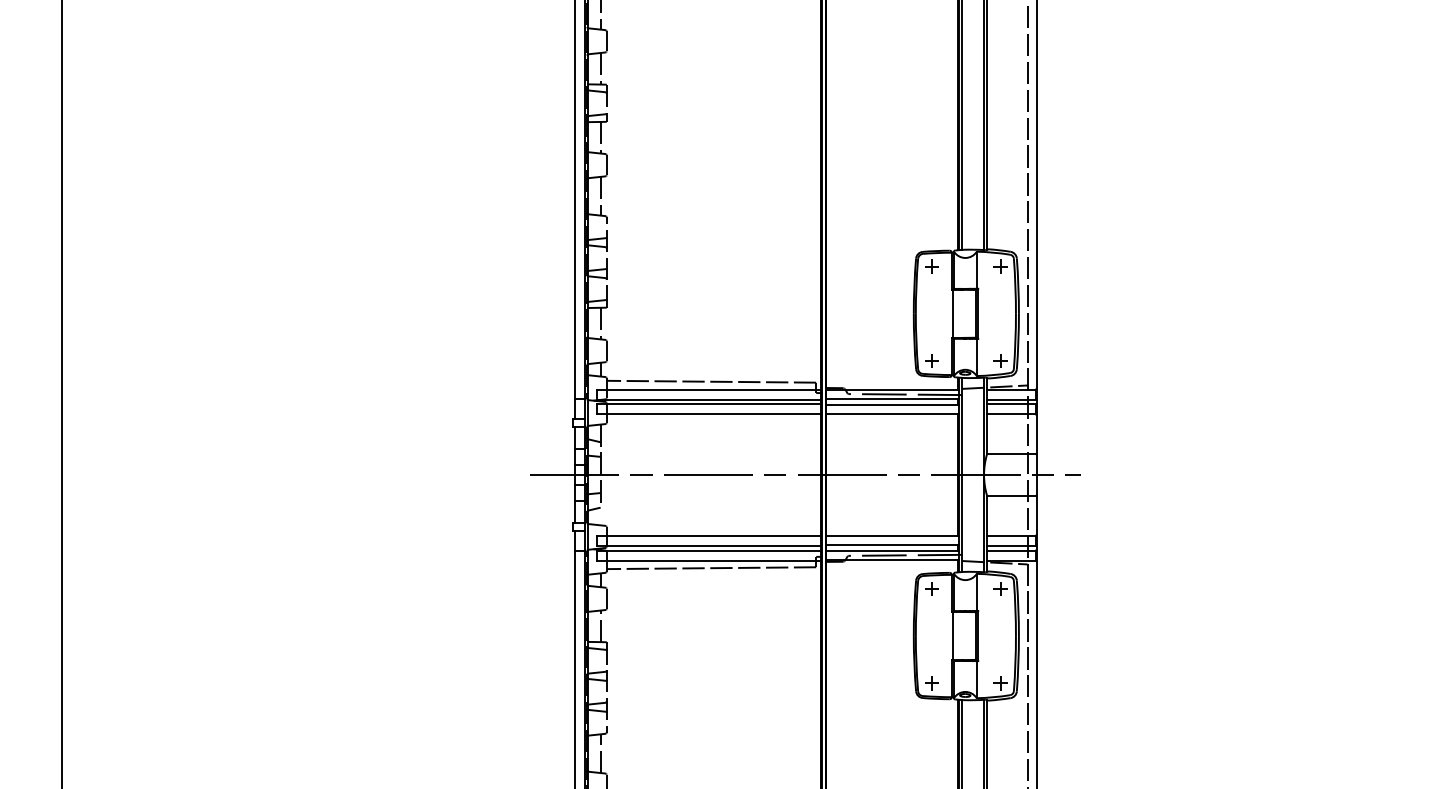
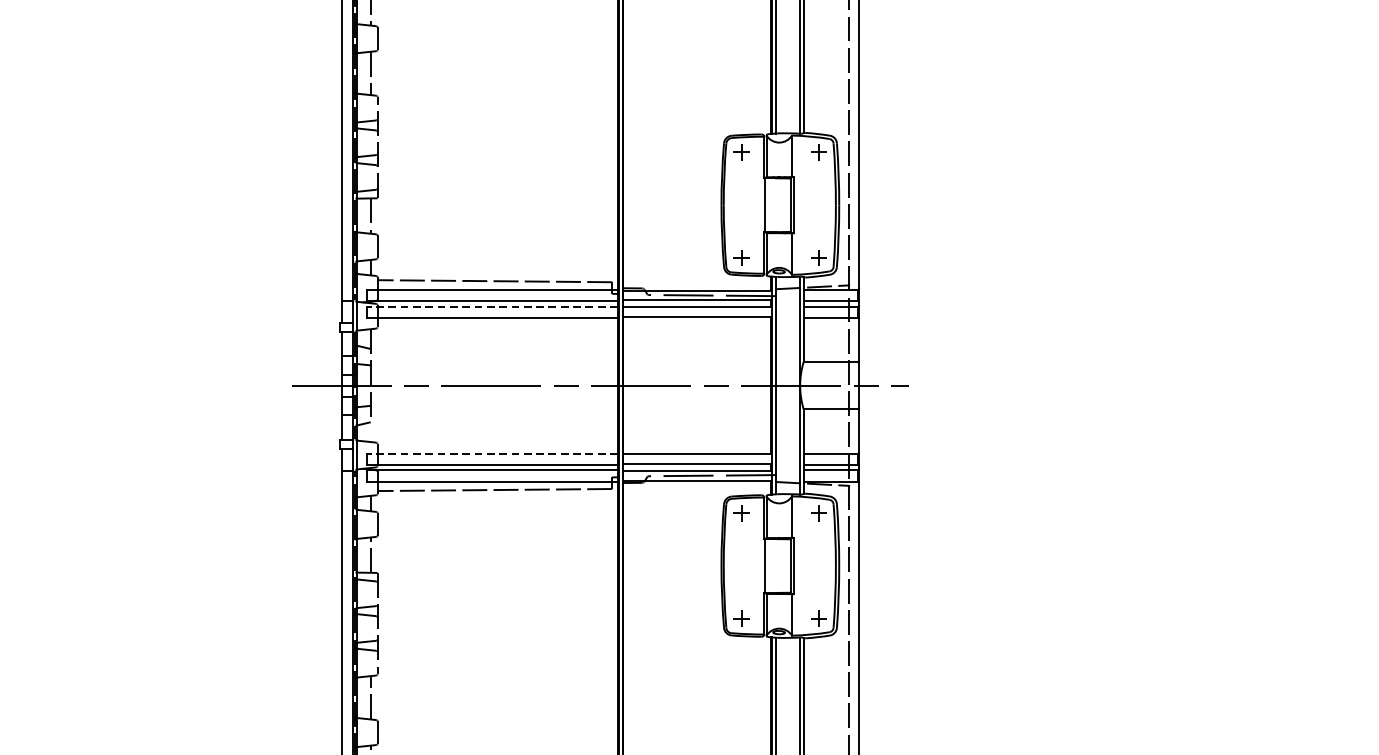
line: (708, 404) -> (491, 306), solid -> dashed
line: (708, 535) -> (491, 453), solid -> dashed

